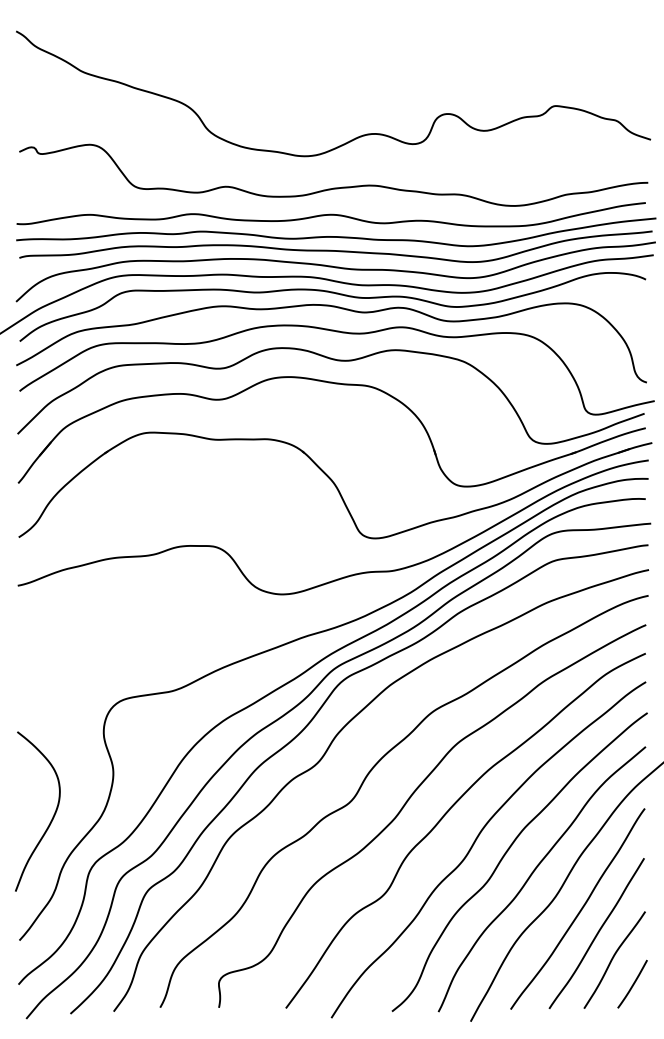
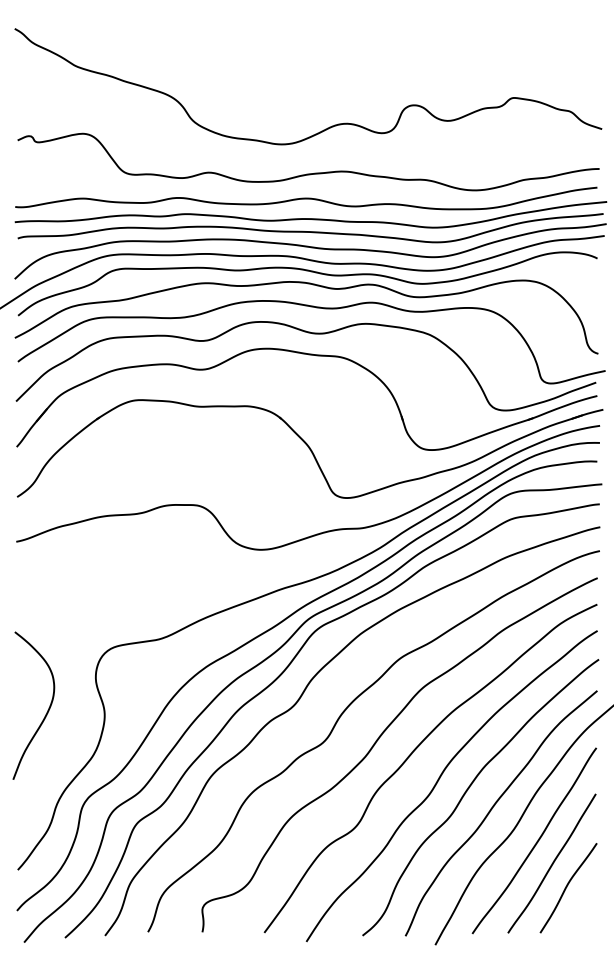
curve: (51, 818) -> (46, 712), moved
curve: (633, 984) -> (585, 910), removed

